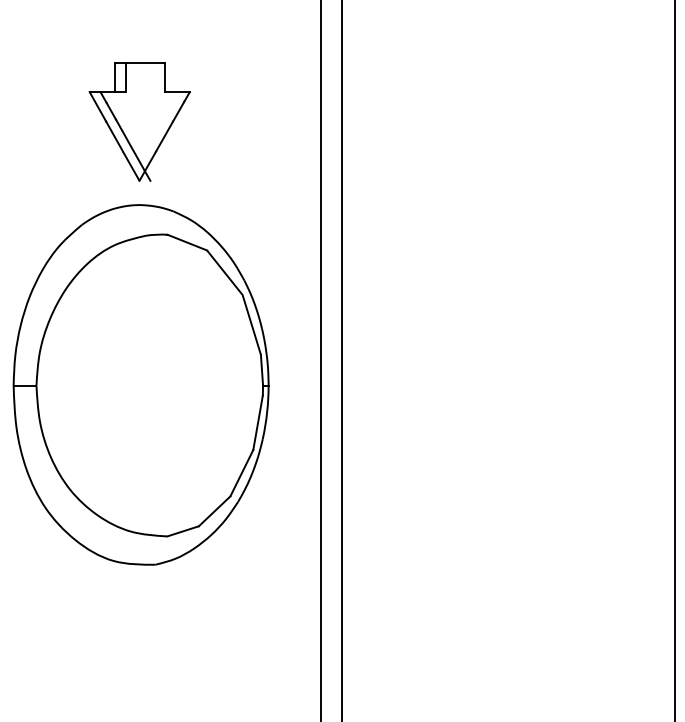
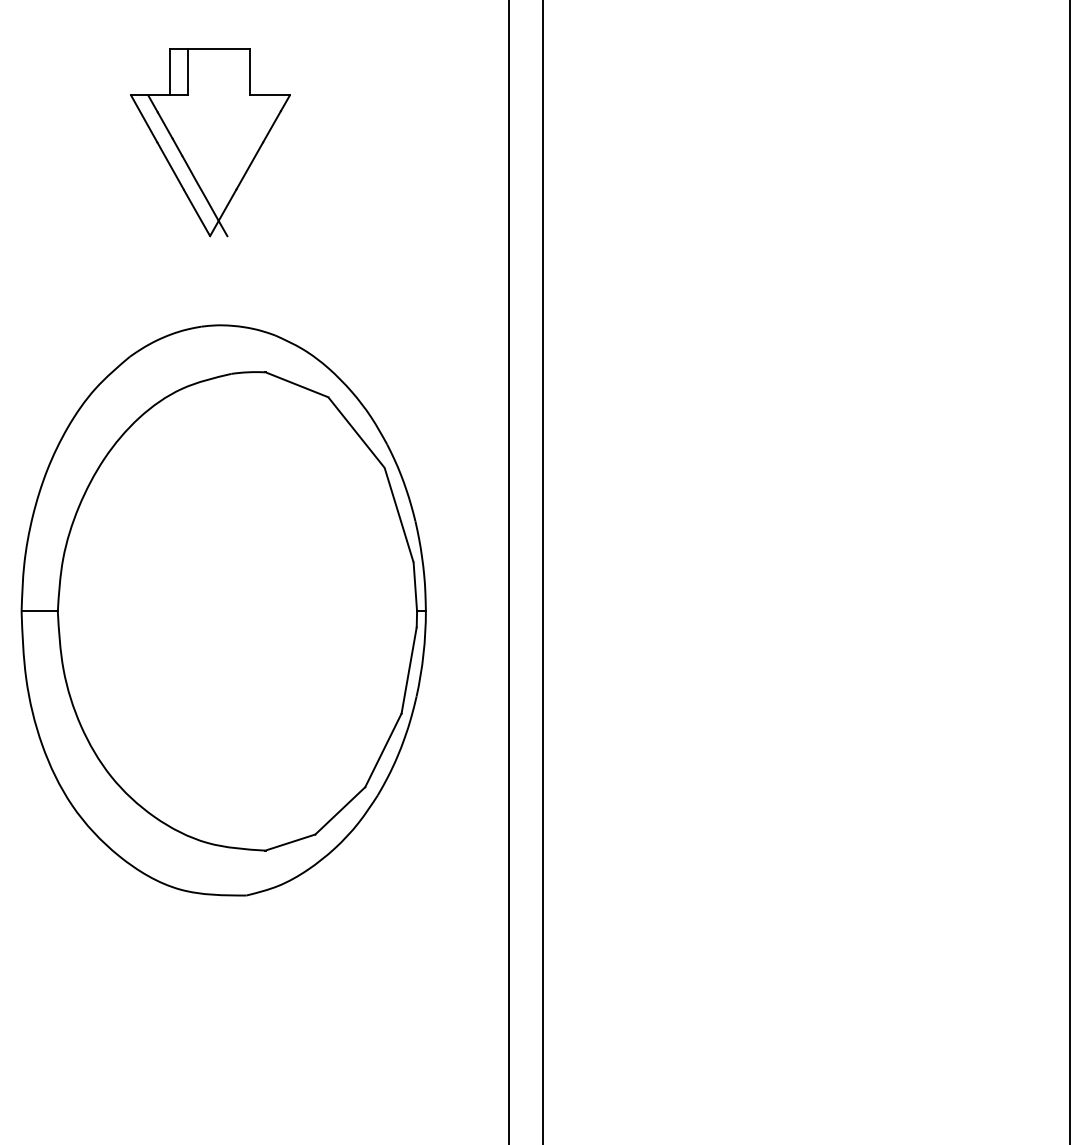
part: (139, 121) -> (210, 142), moved

